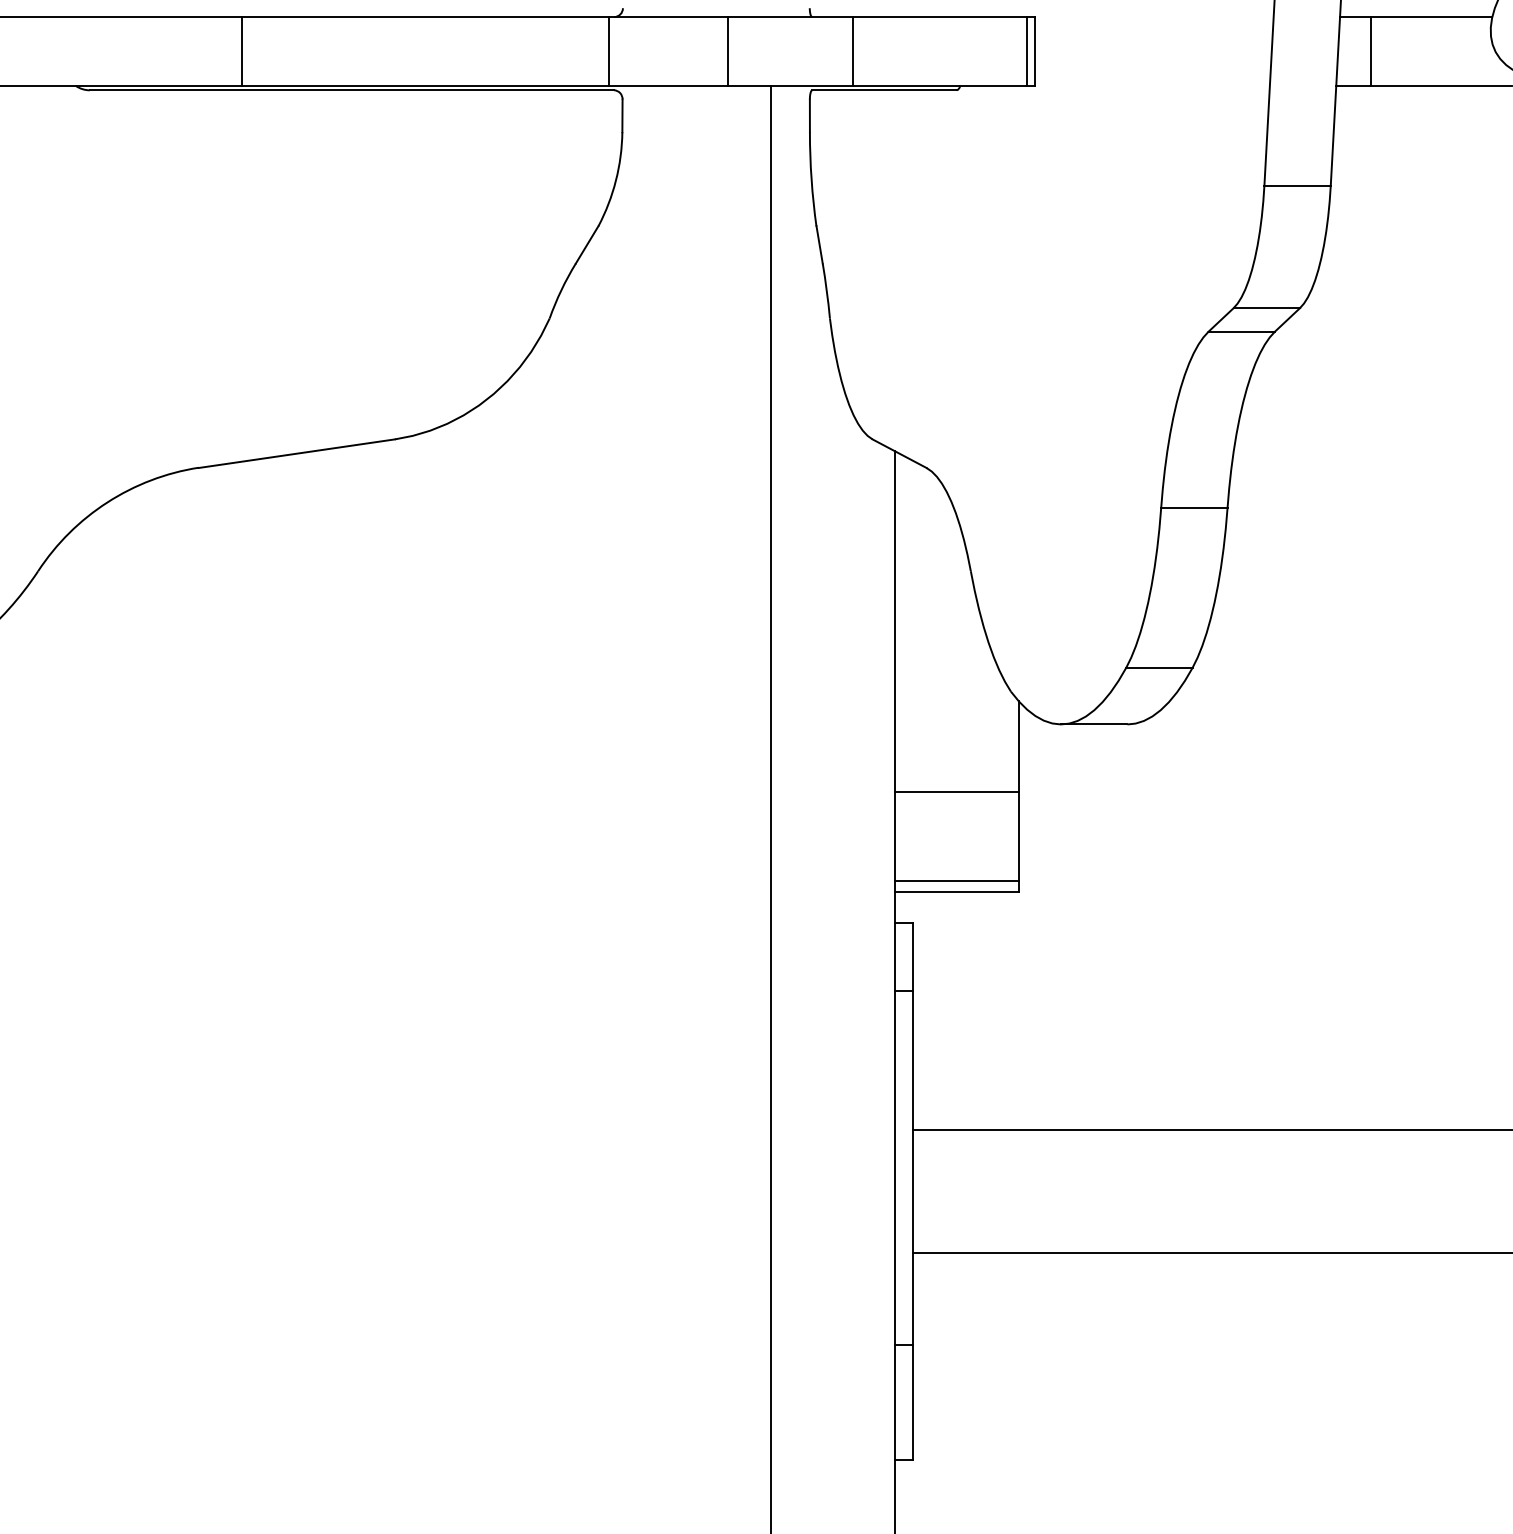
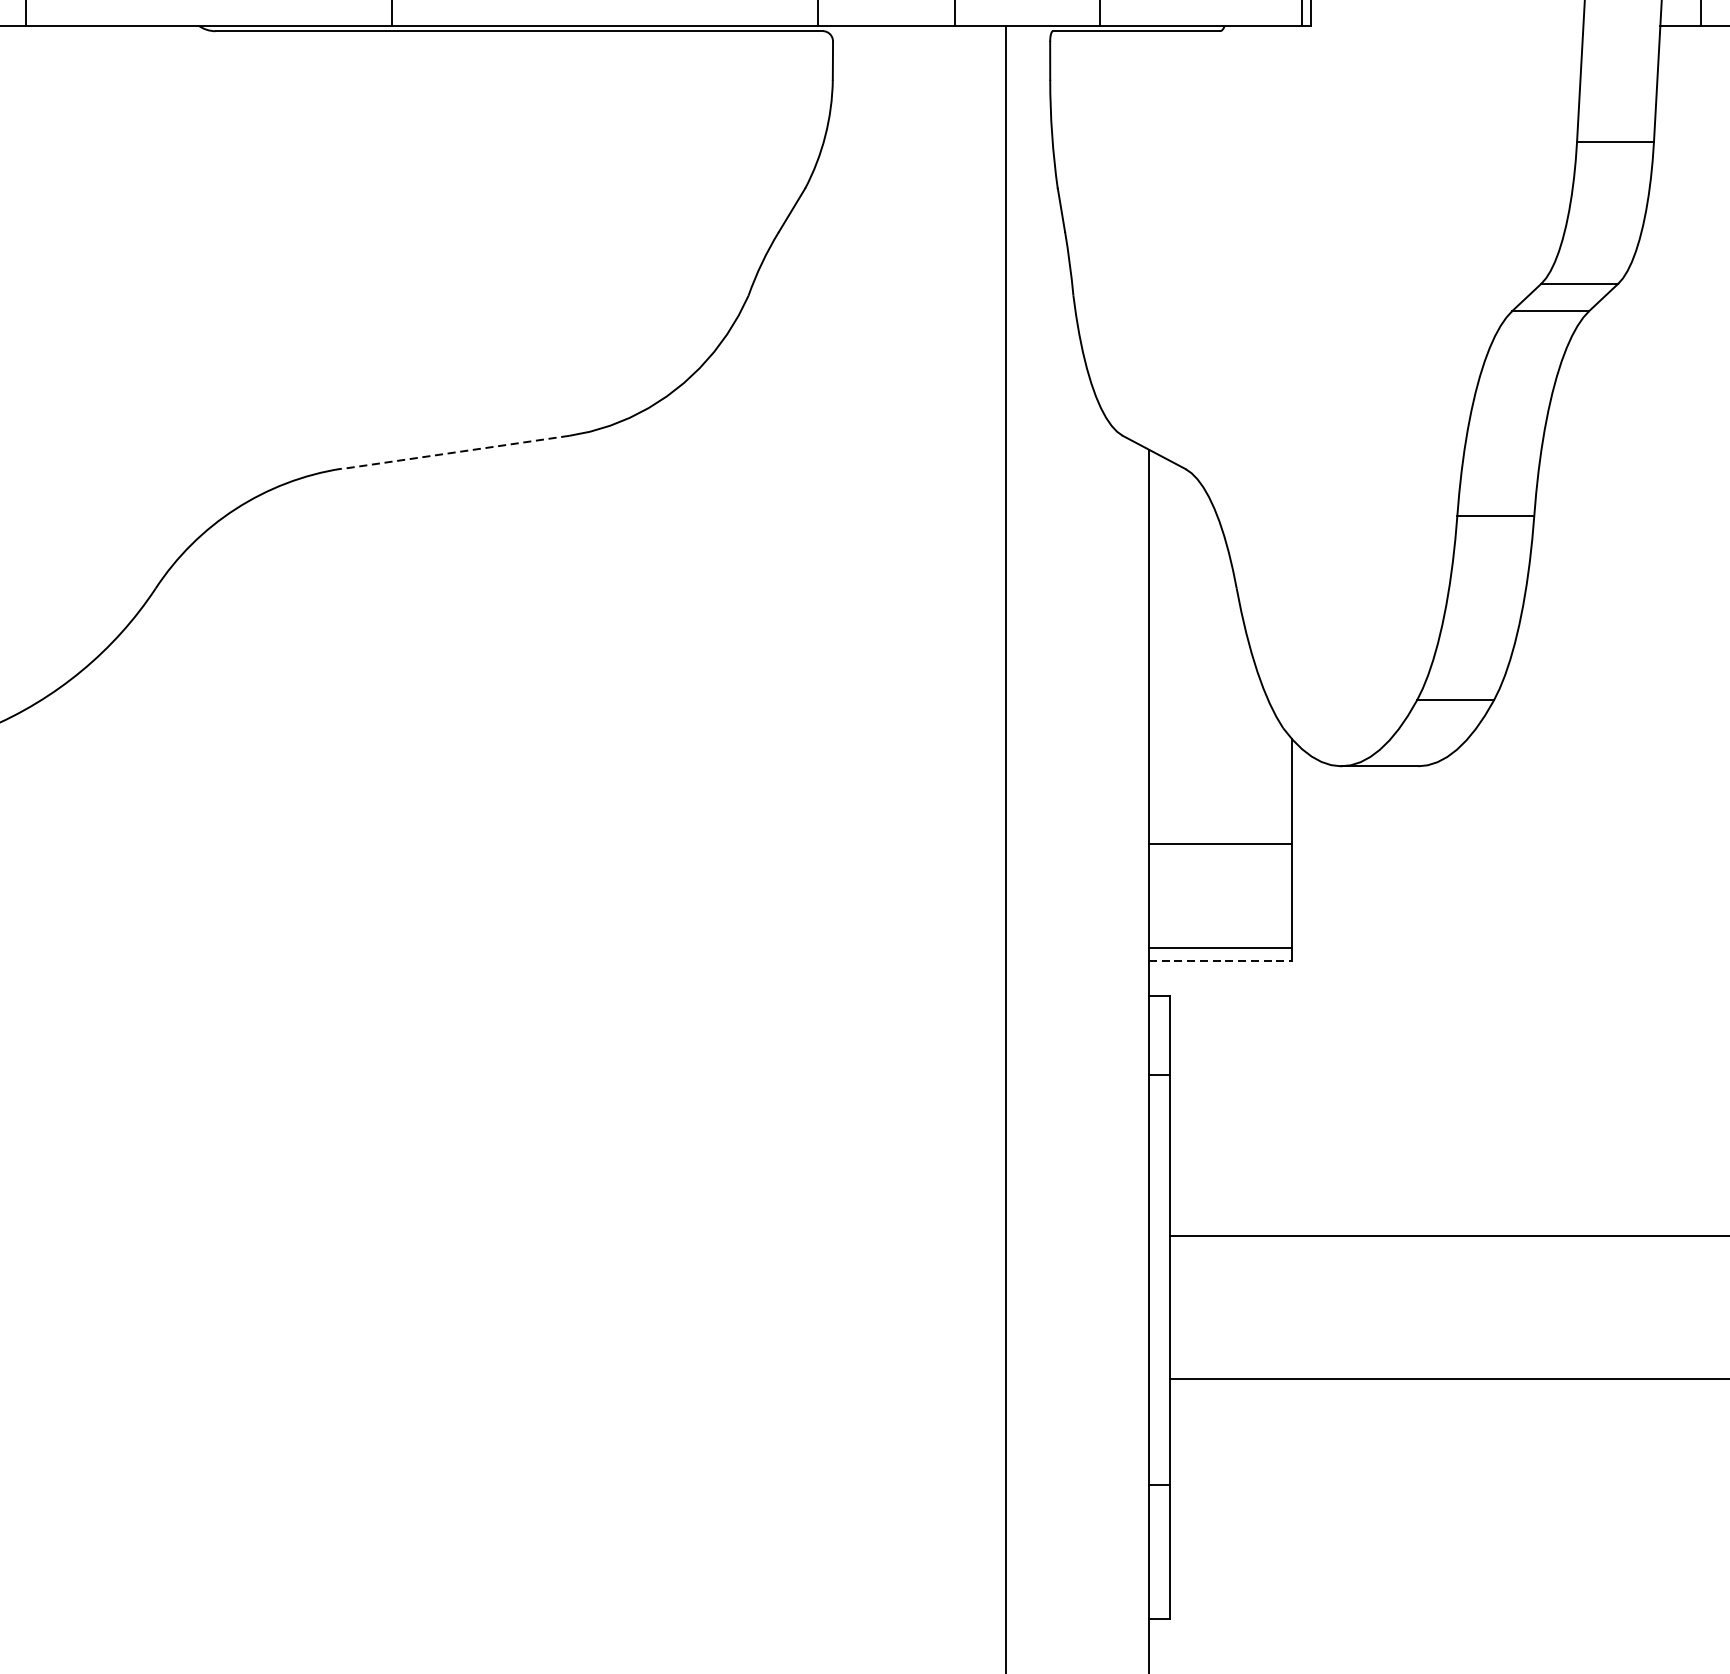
line: (296, 453) -> (455, 452), solid -> dashed
line: (956, 892) -> (1220, 961), solid -> dashed

